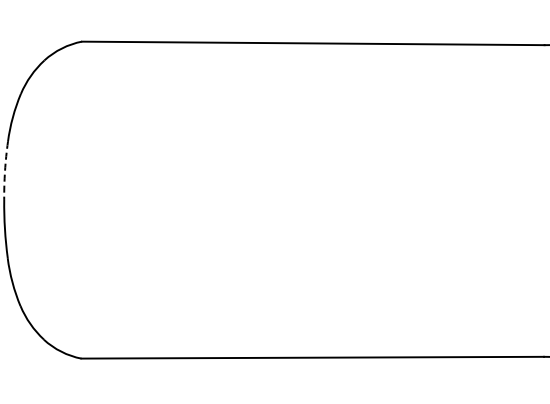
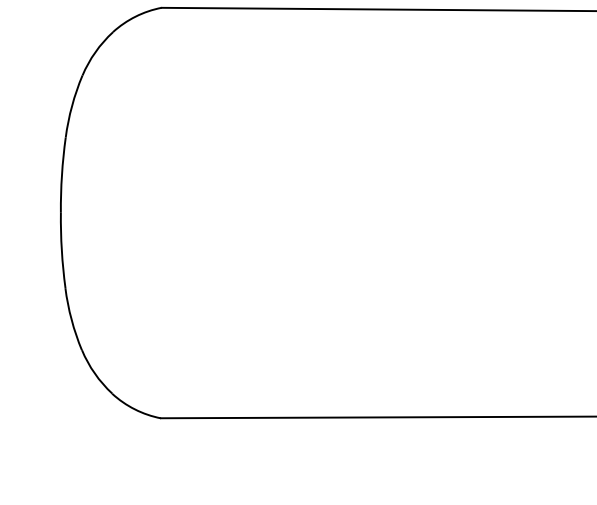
arc: (5, 170) -> (62, 174), dashed -> solid

